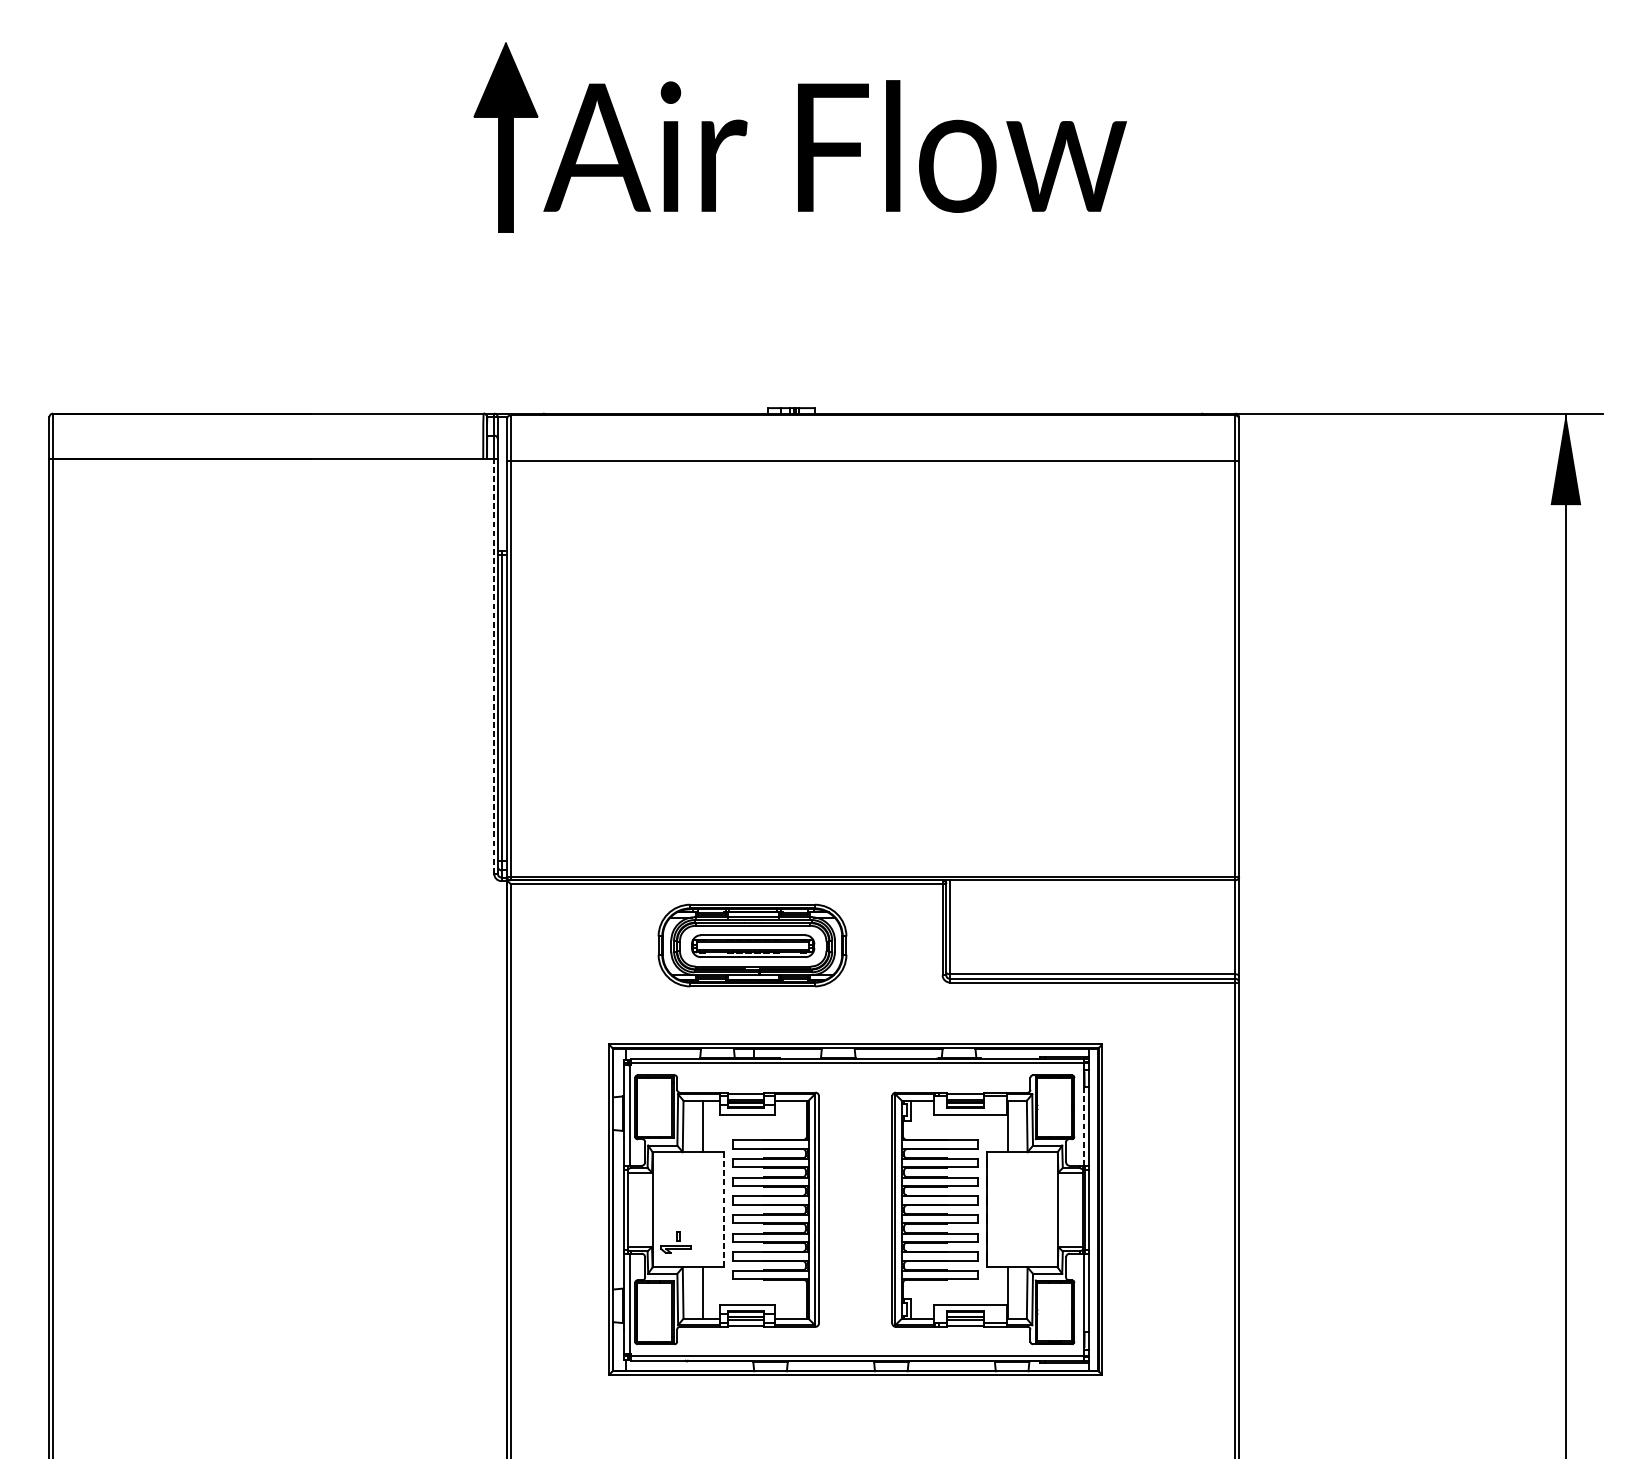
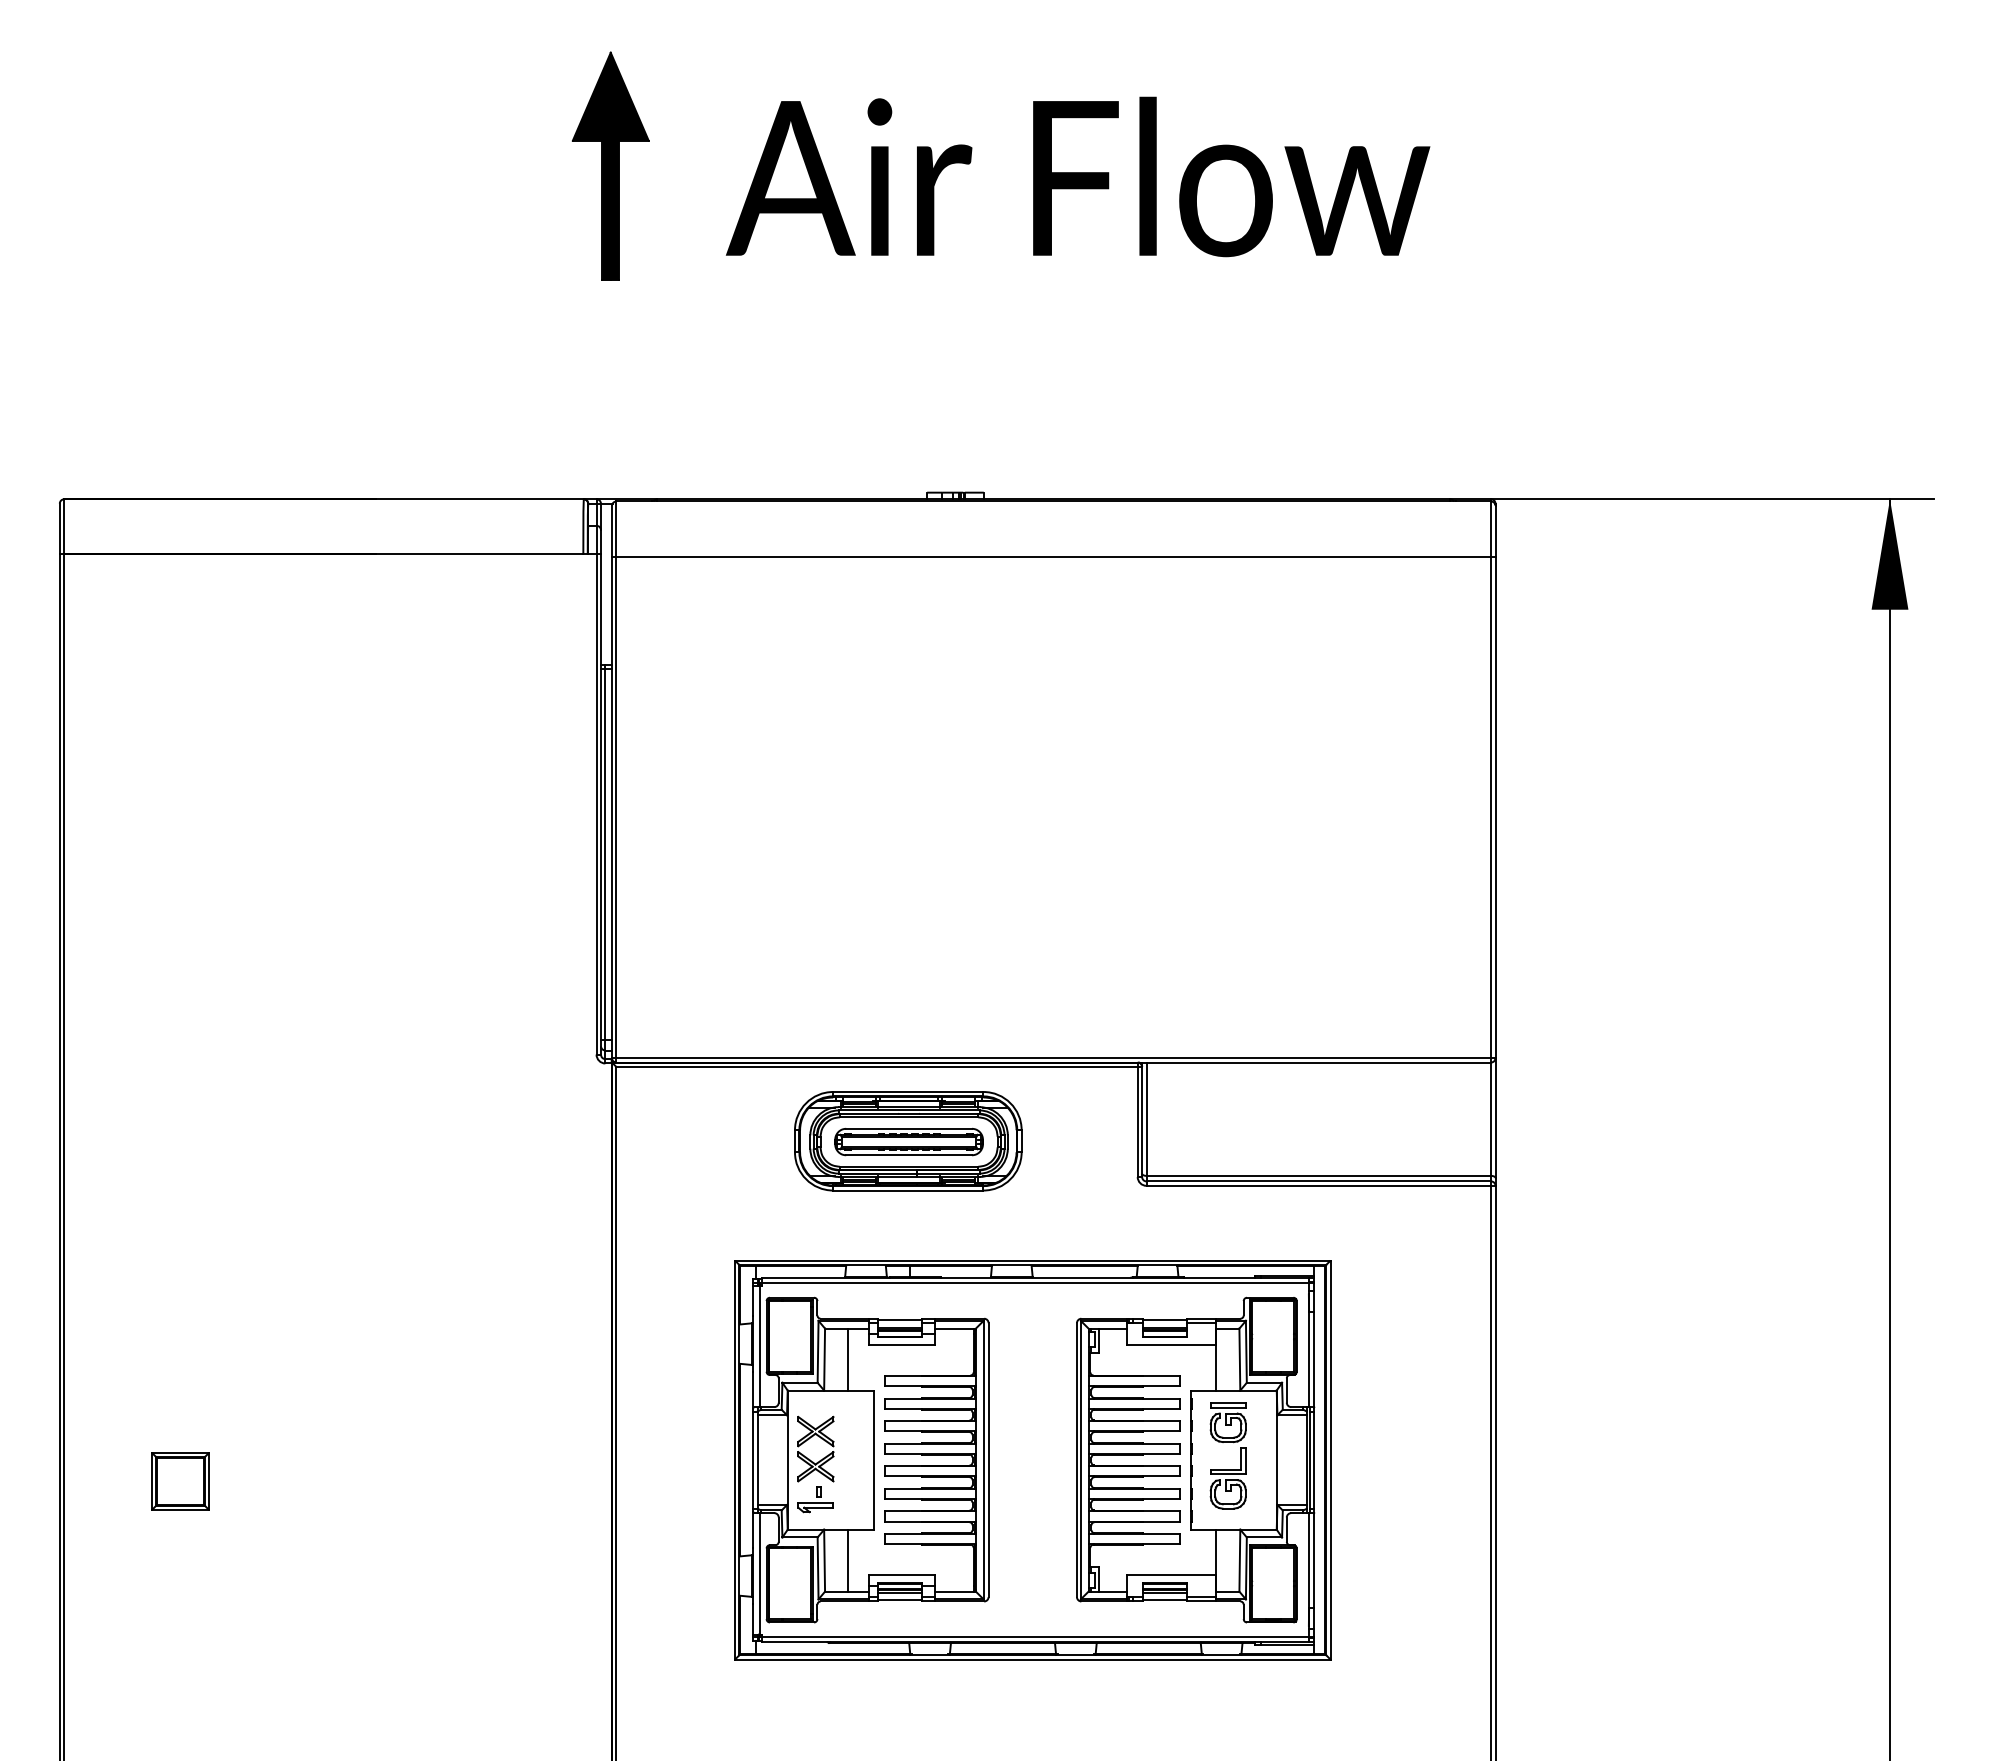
text: (835, 146) -> (1078, 176), moved
line: (494, 666) -> (596, 804), dashed -> solid
line: (1084, 1126) -> (1308, 1359), dashed -> solid
part: (669, 1193) -> (808, 1440), added
part: (1016, 1195) -> (1227, 1442), added
line: (723, 1210) -> (873, 1460), dashed -> solid
part: (149, 1227) -> (180, 1481), added

